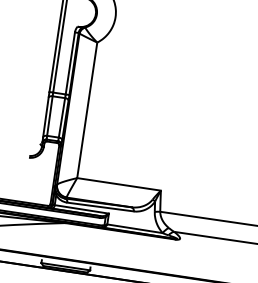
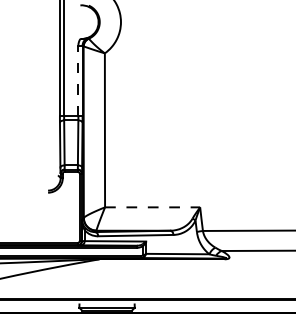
line: (70, 62) -> (78, 80), solid -> dashed
line: (118, 184) -> (152, 207), solid -> dashed

